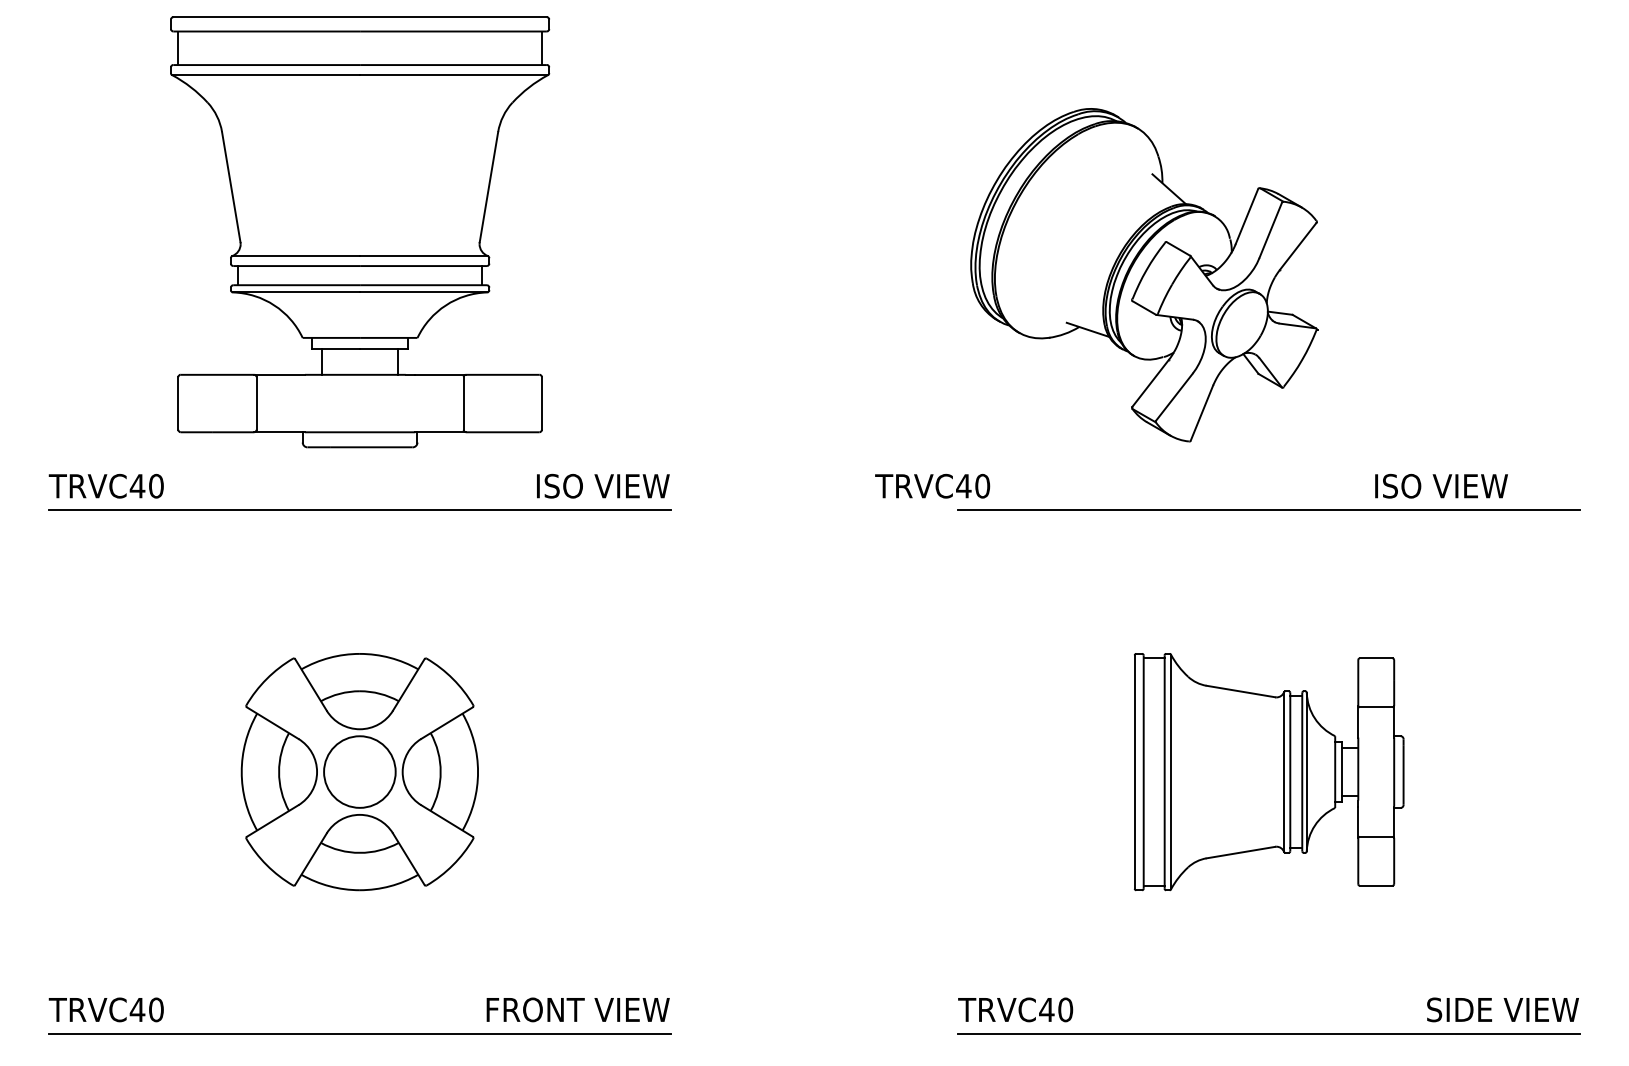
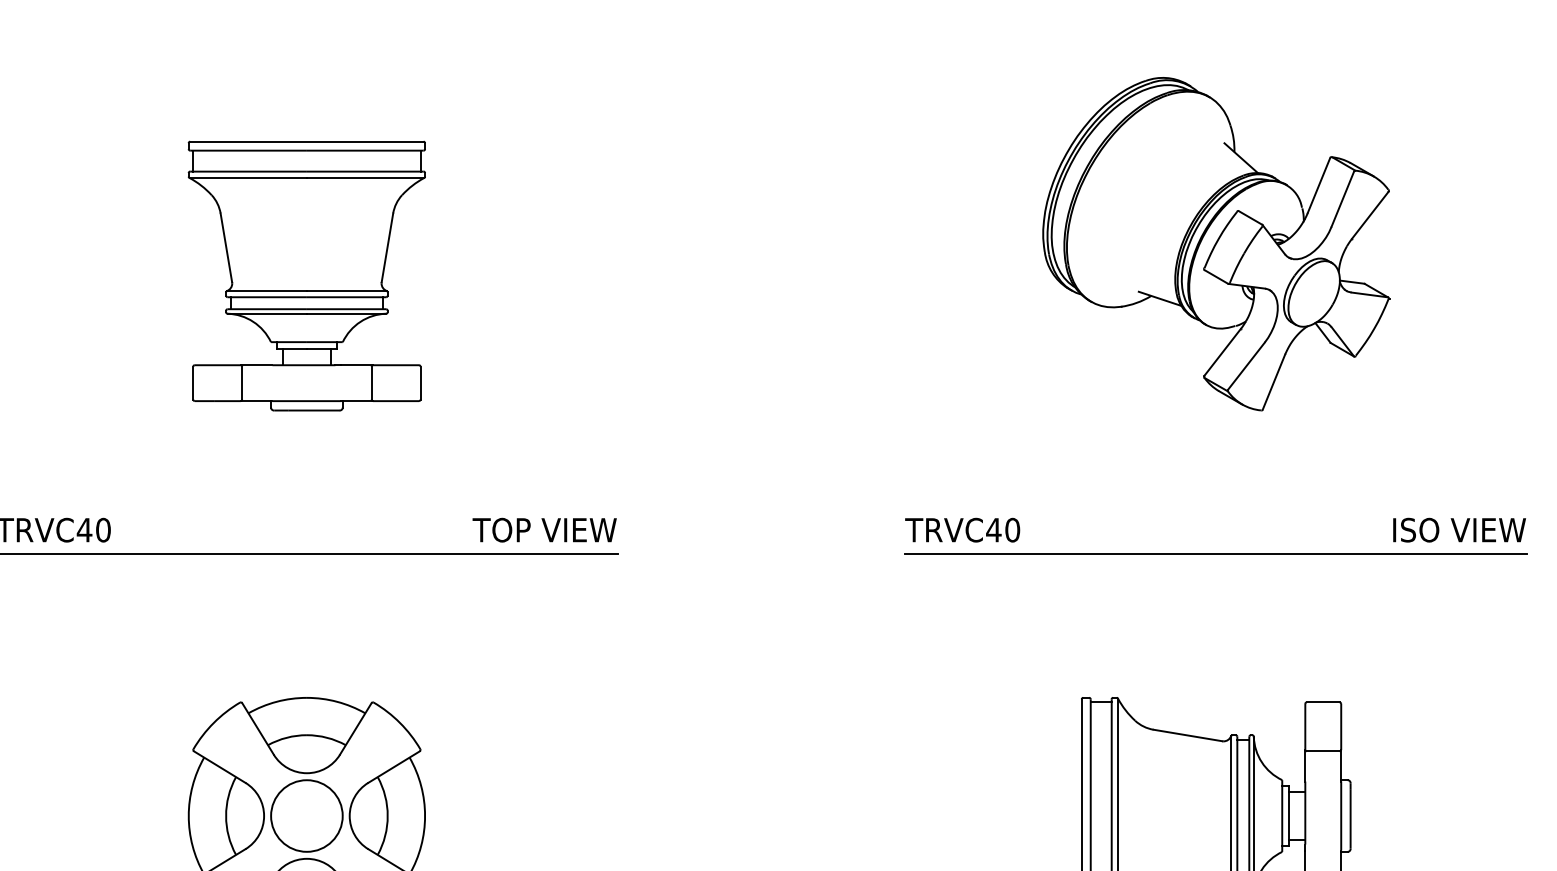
part: (359, 231) -> (306, 275), size x0.62
part: (1144, 275) -> (1216, 244), moved
text: (554, 485) -> (501, 529), ISO VIEW -> TOP VIEW
text: (932, 485) -> (962, 529), moved
text: (1441, 485) -> (1459, 529), moved

